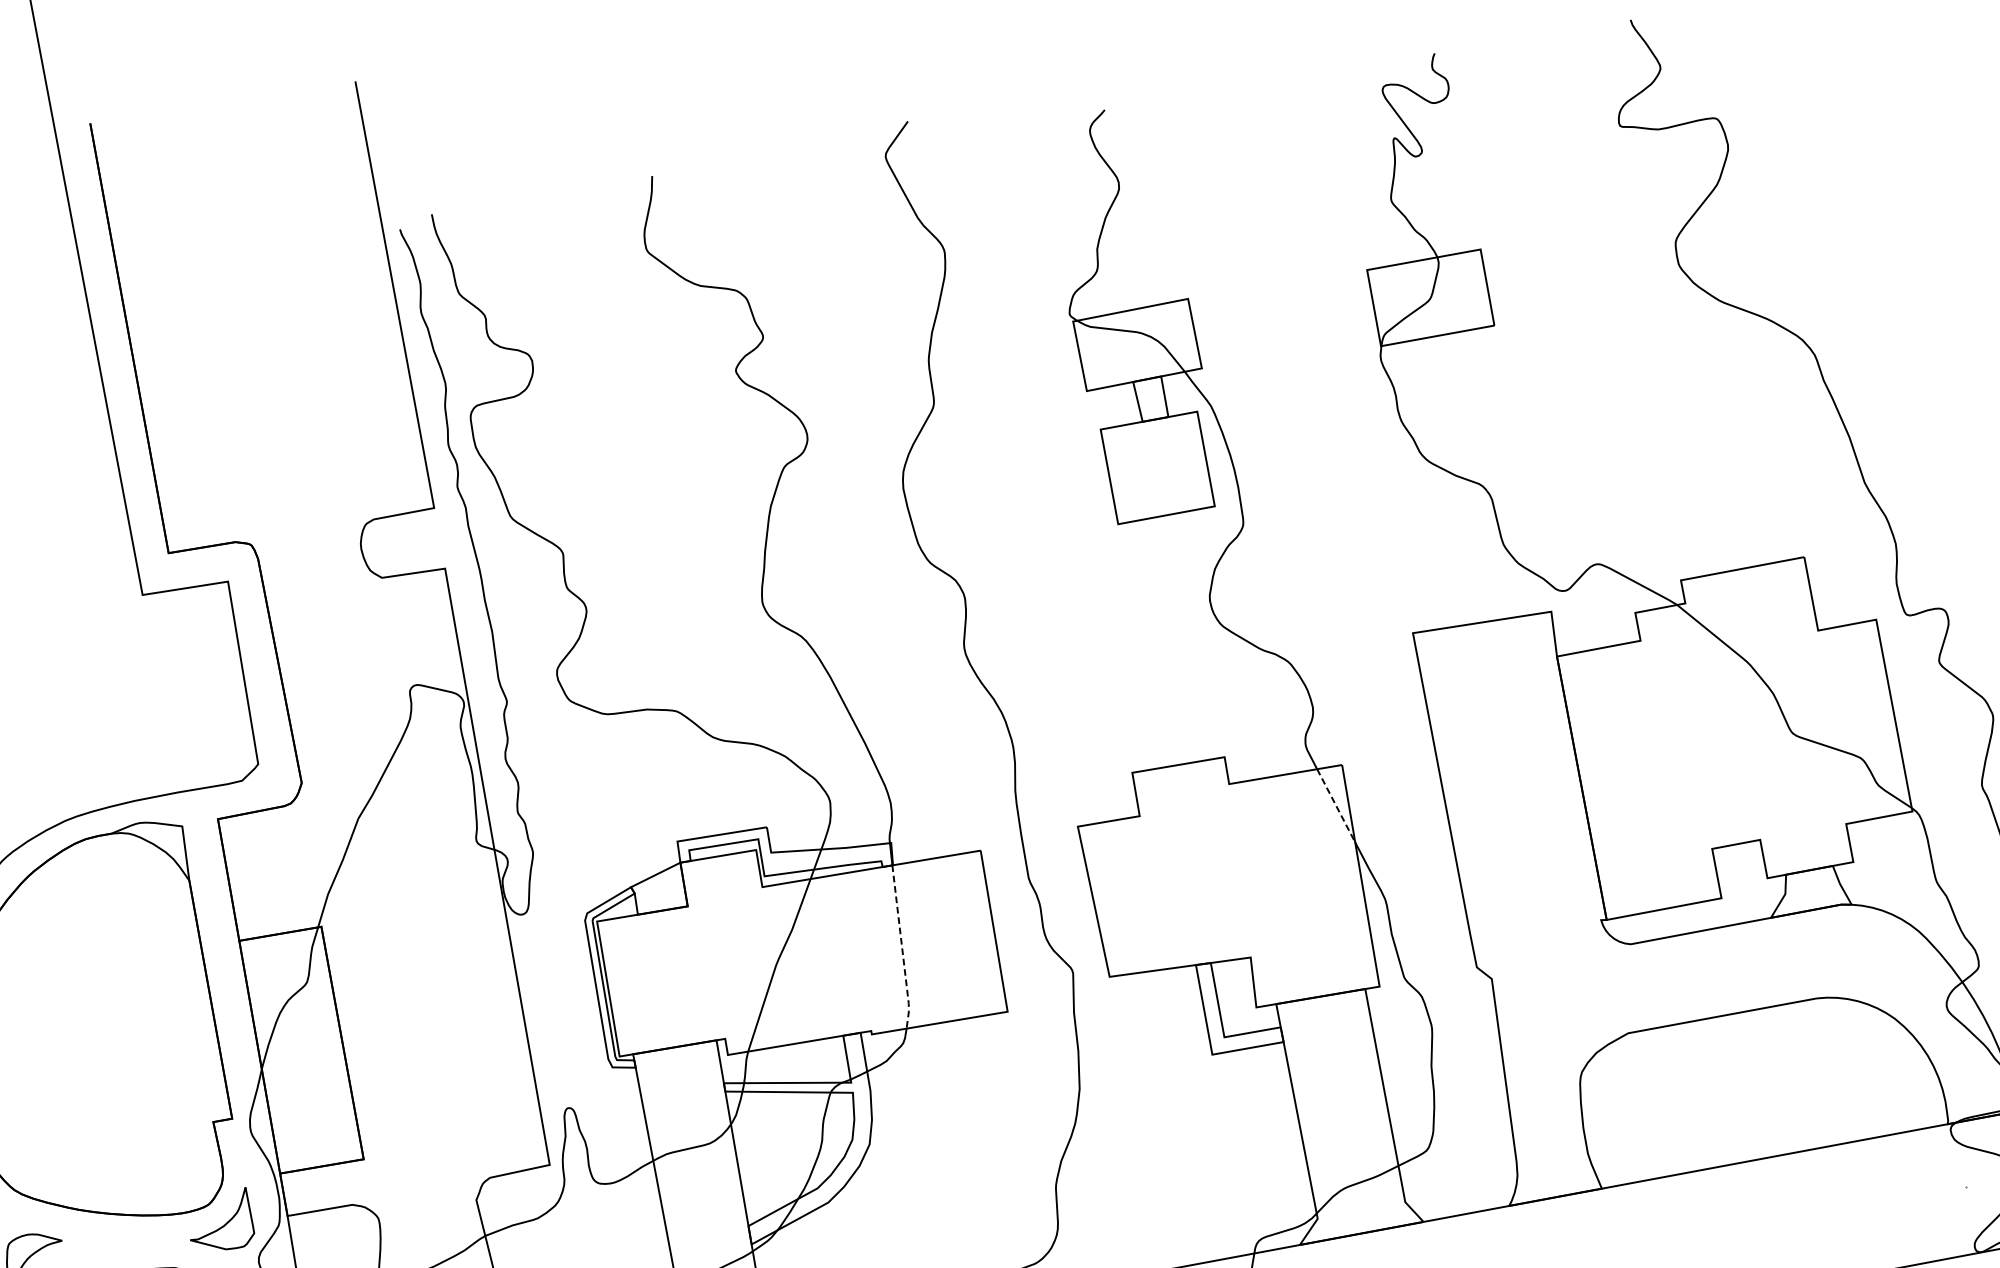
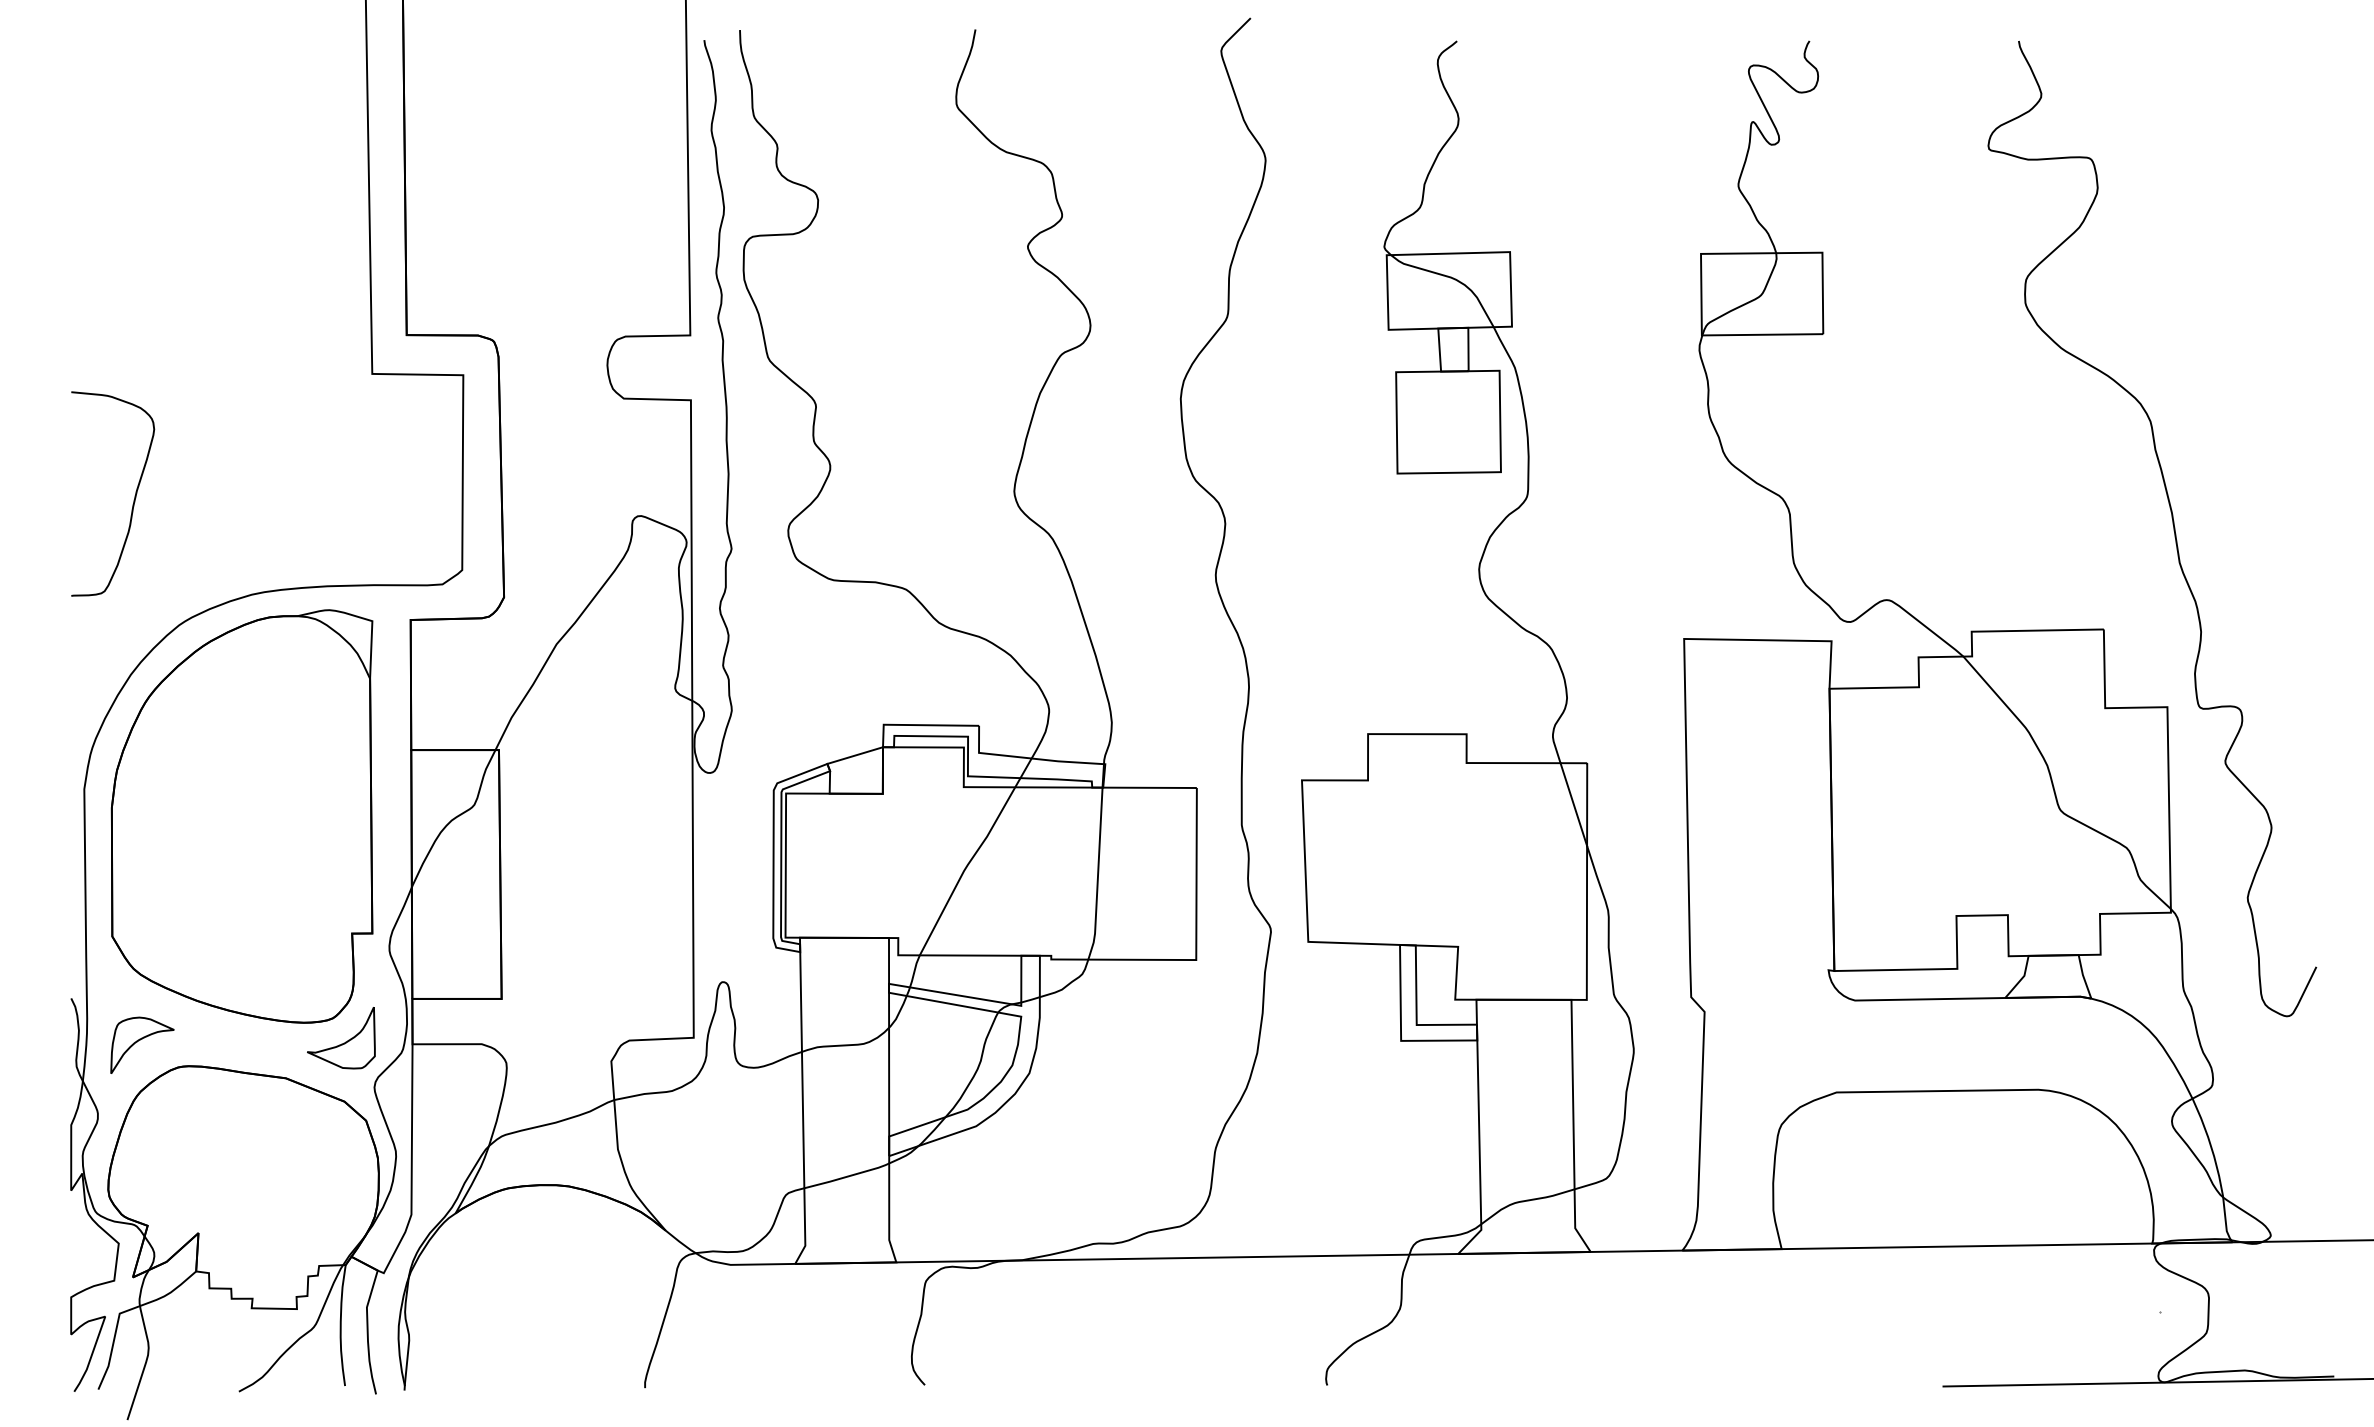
line: (1336, 806) -> (1573, 805), dashed -> solid
line: (902, 948) -> (1098, 875), dashed -> solid

